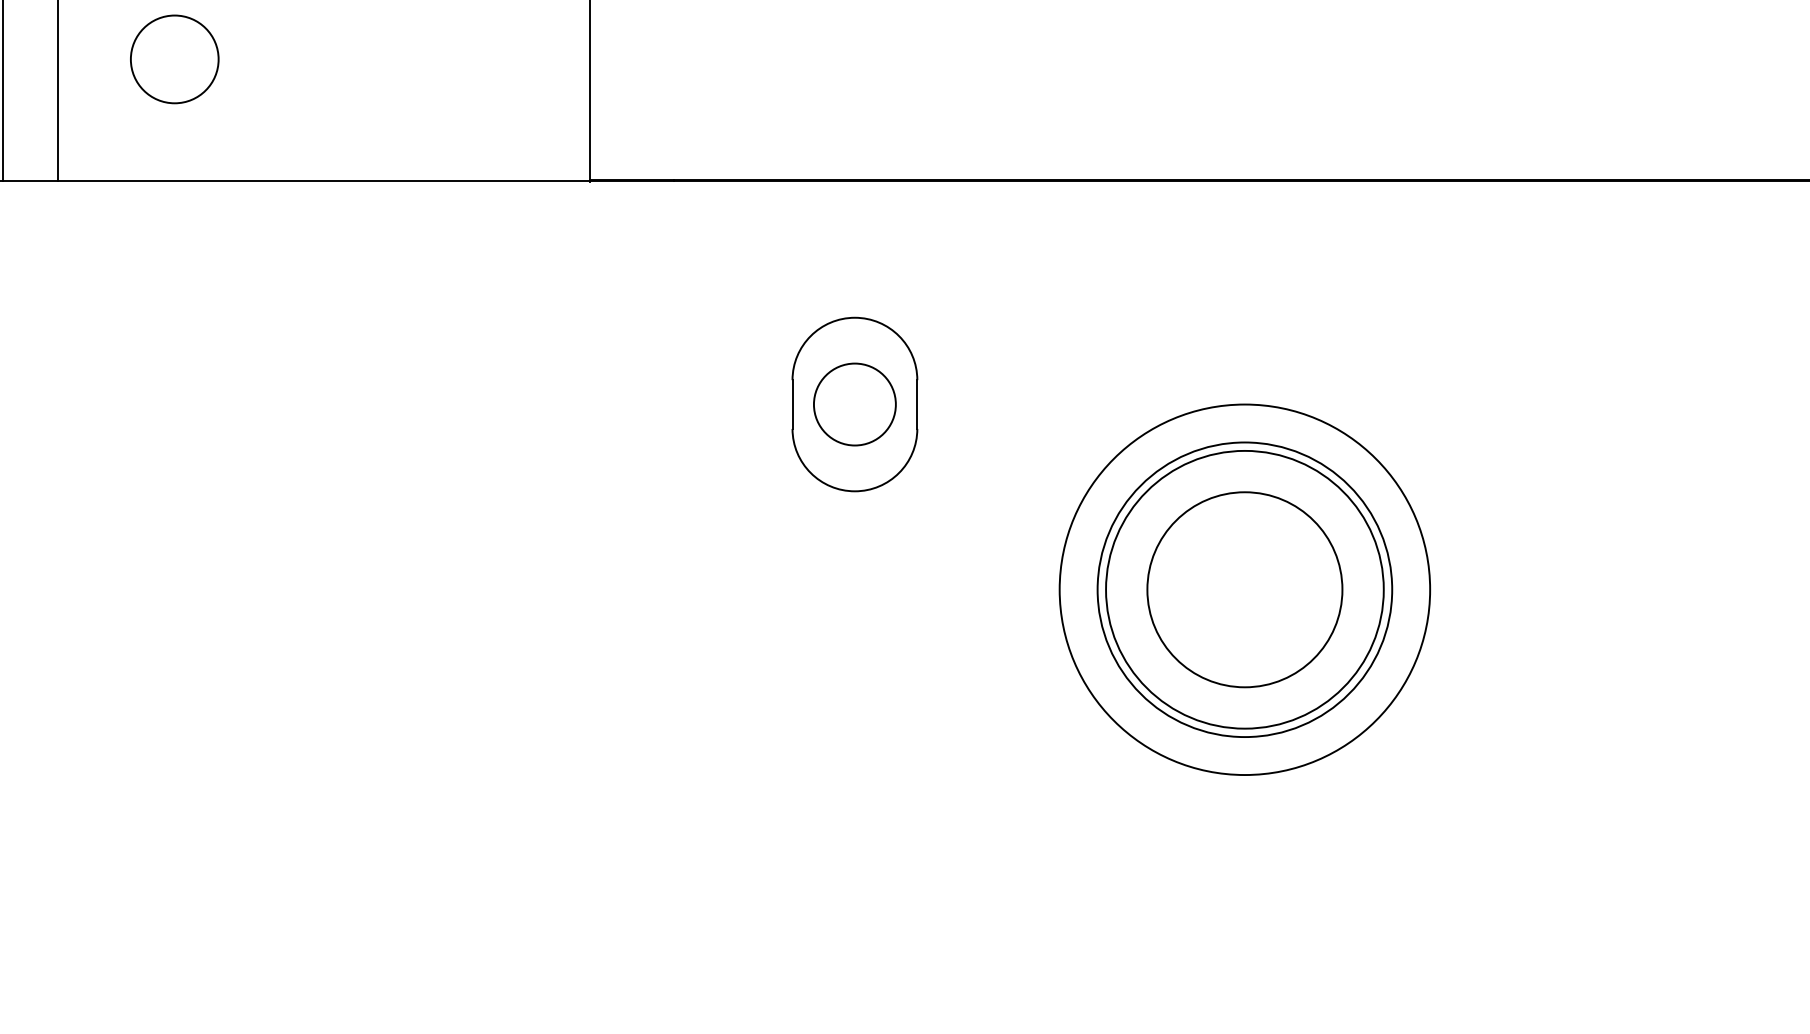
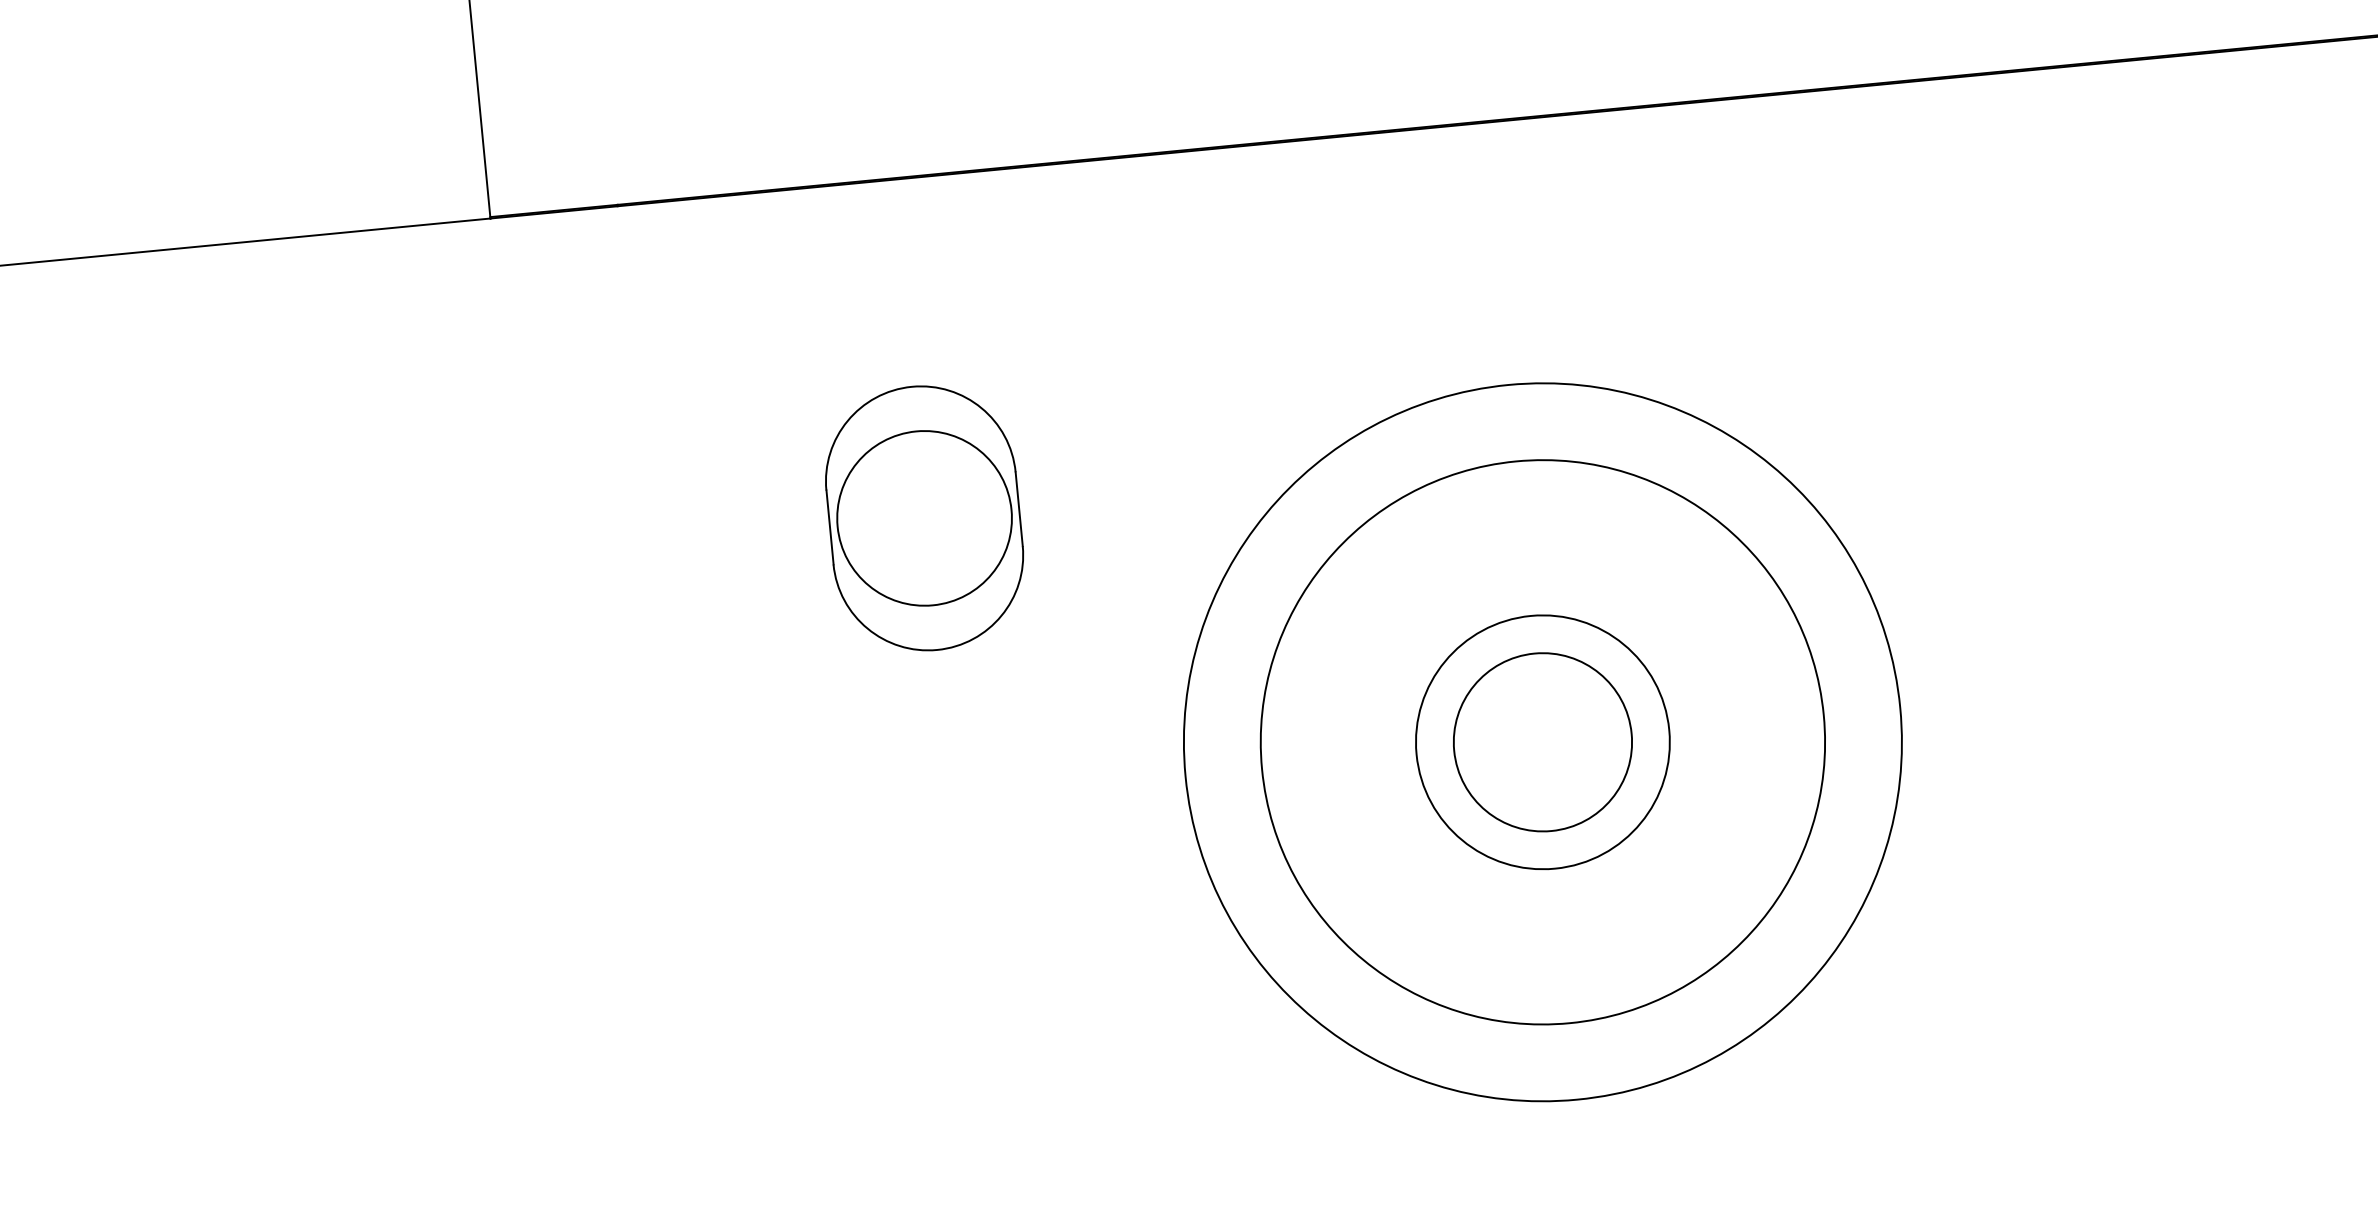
circle: (854, 404) -> (923, 518), size x1.4
circle: (1244, 589) -> (1542, 741), size x0.6
circle: (1244, 589) -> (1542, 741), size x0.6
circle: (1244, 589) -> (1542, 741), size x1.6

